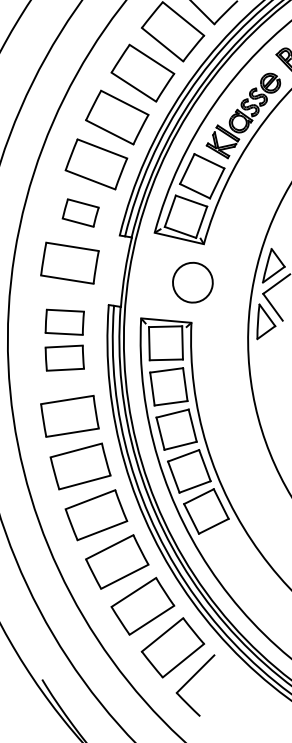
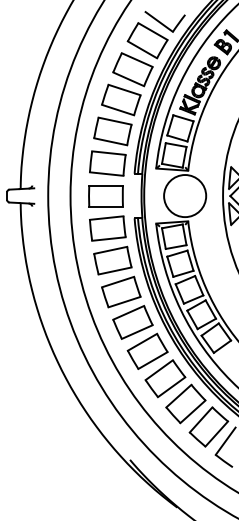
part: (80, 212) -> (107, 163), size x1.67
circle: (193, 283) -> (185, 196), size x1.67
part: (64, 341) -> (110, 245), size x1.43

